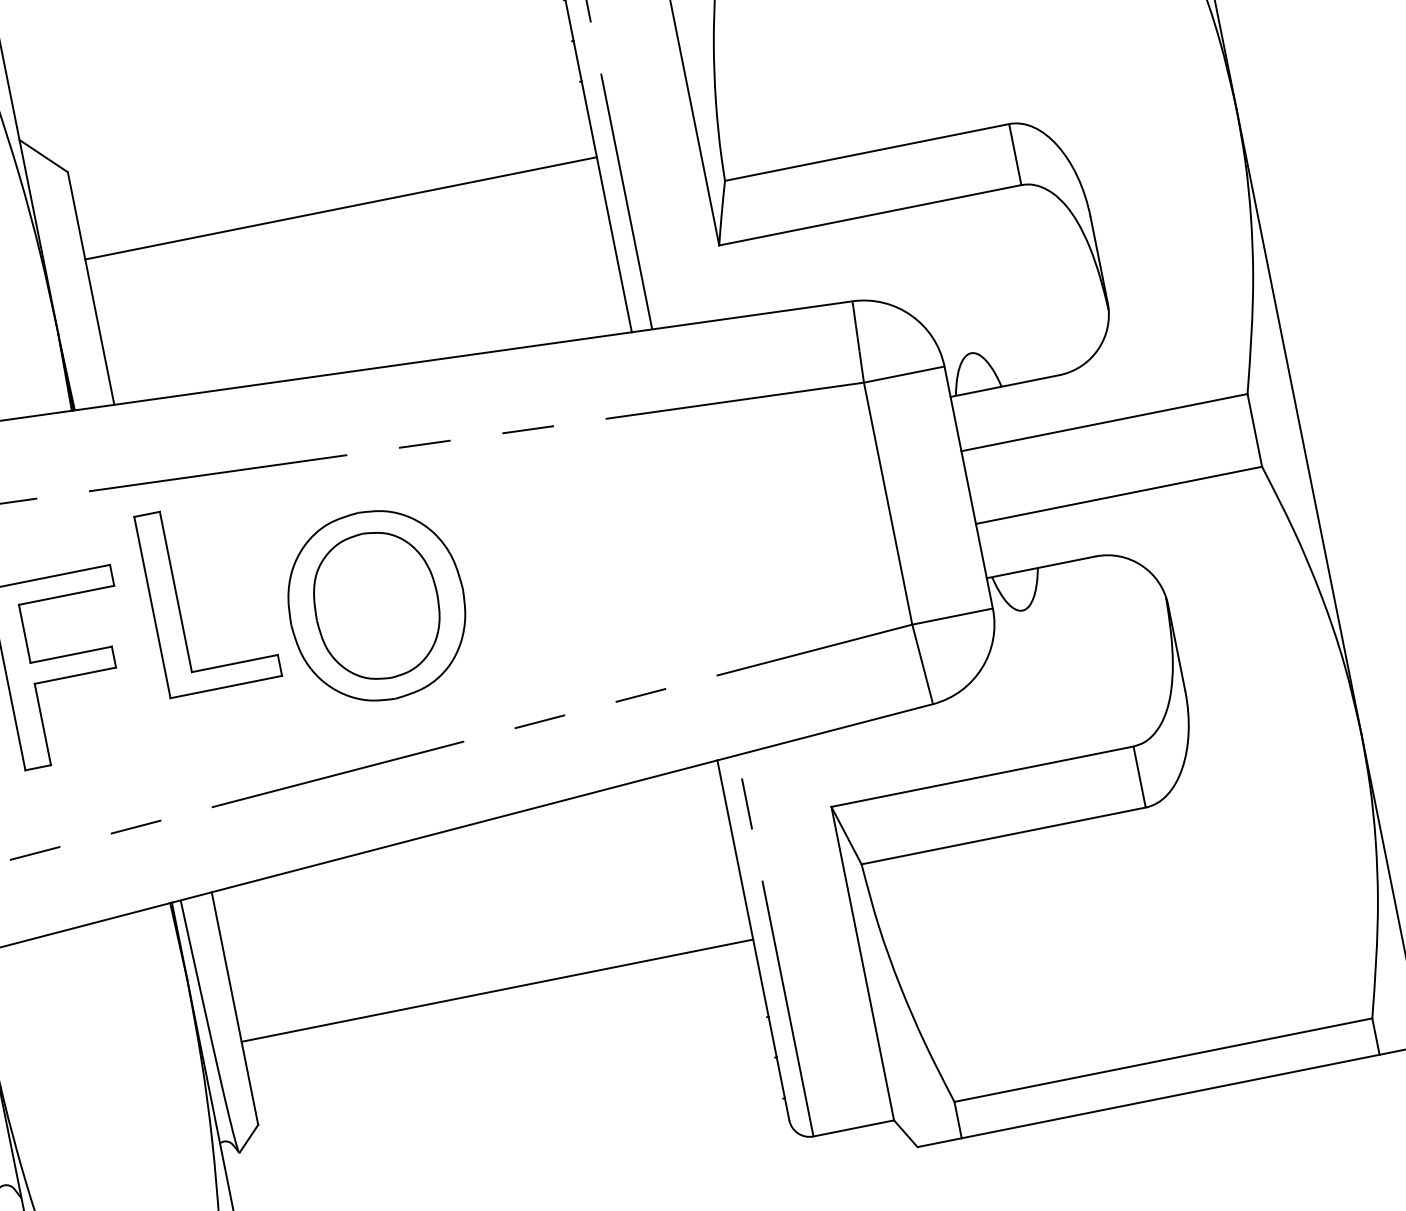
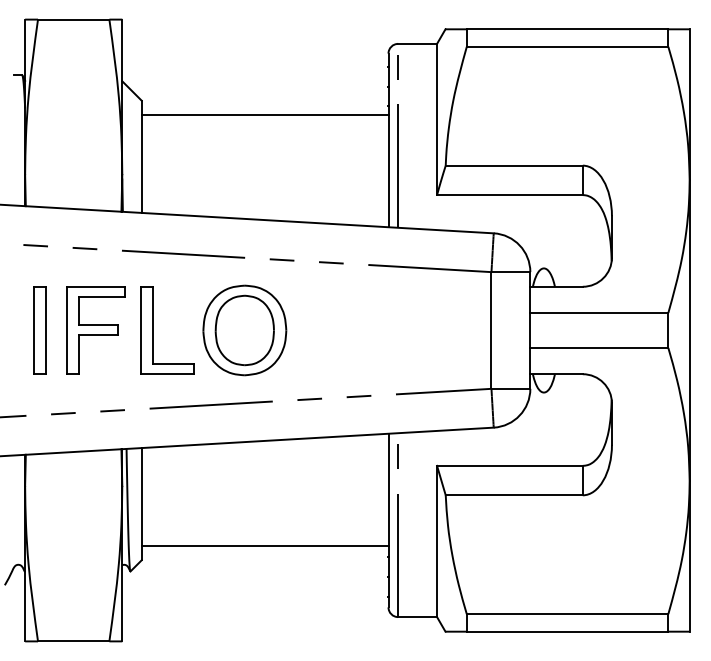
line: (339, 207) -> (264, 114), moved
part: (179, 602) -> (153, 330), moved
line: (496, 991) -> (264, 546), moved

